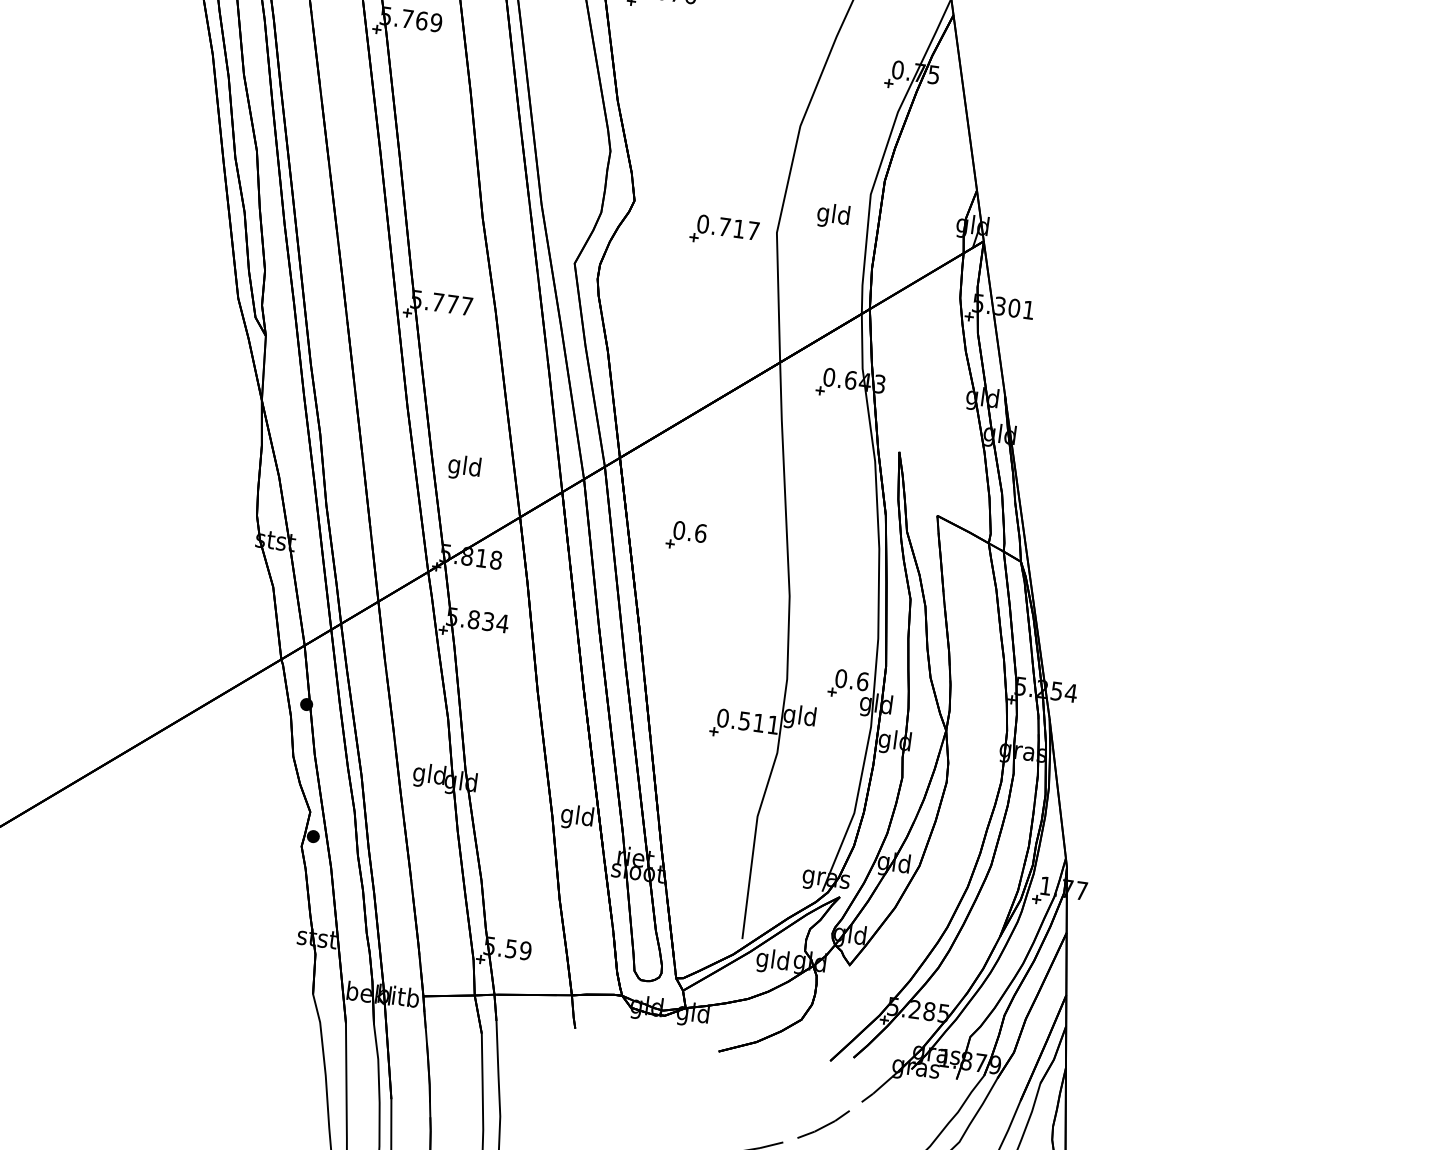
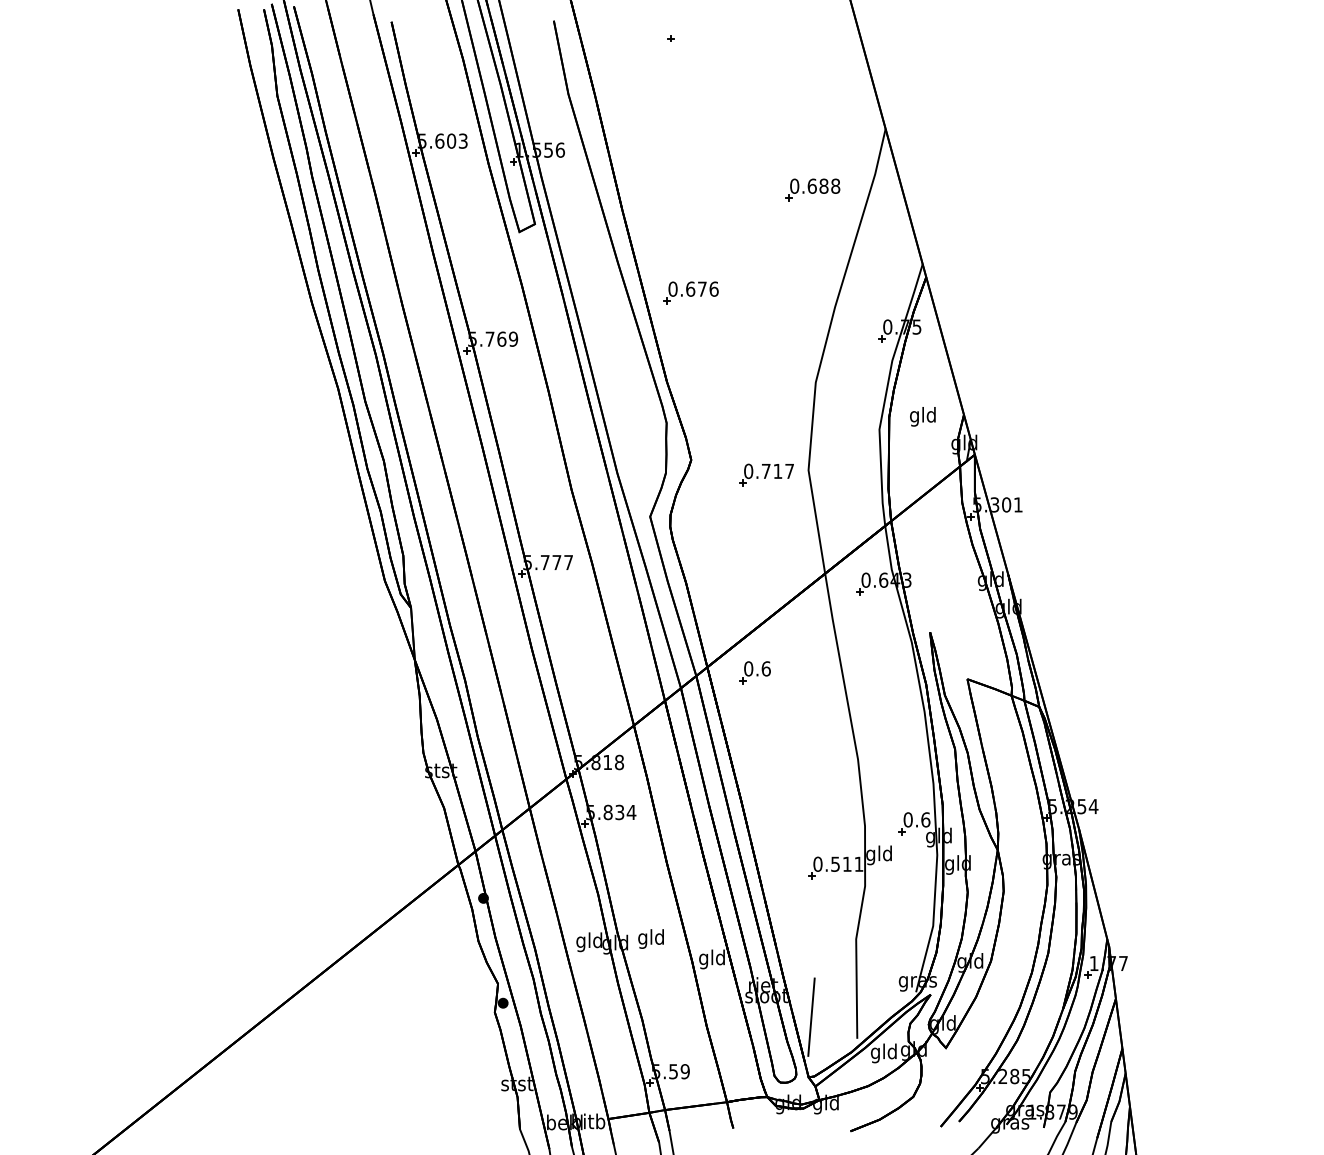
text: (832, 215) -> (922, 416), moved
text: (463, 467) -> (650, 938), moved
part: (685, 535) -> (754, 672), moved
line: (689, 904) -> (811, 1016), added

